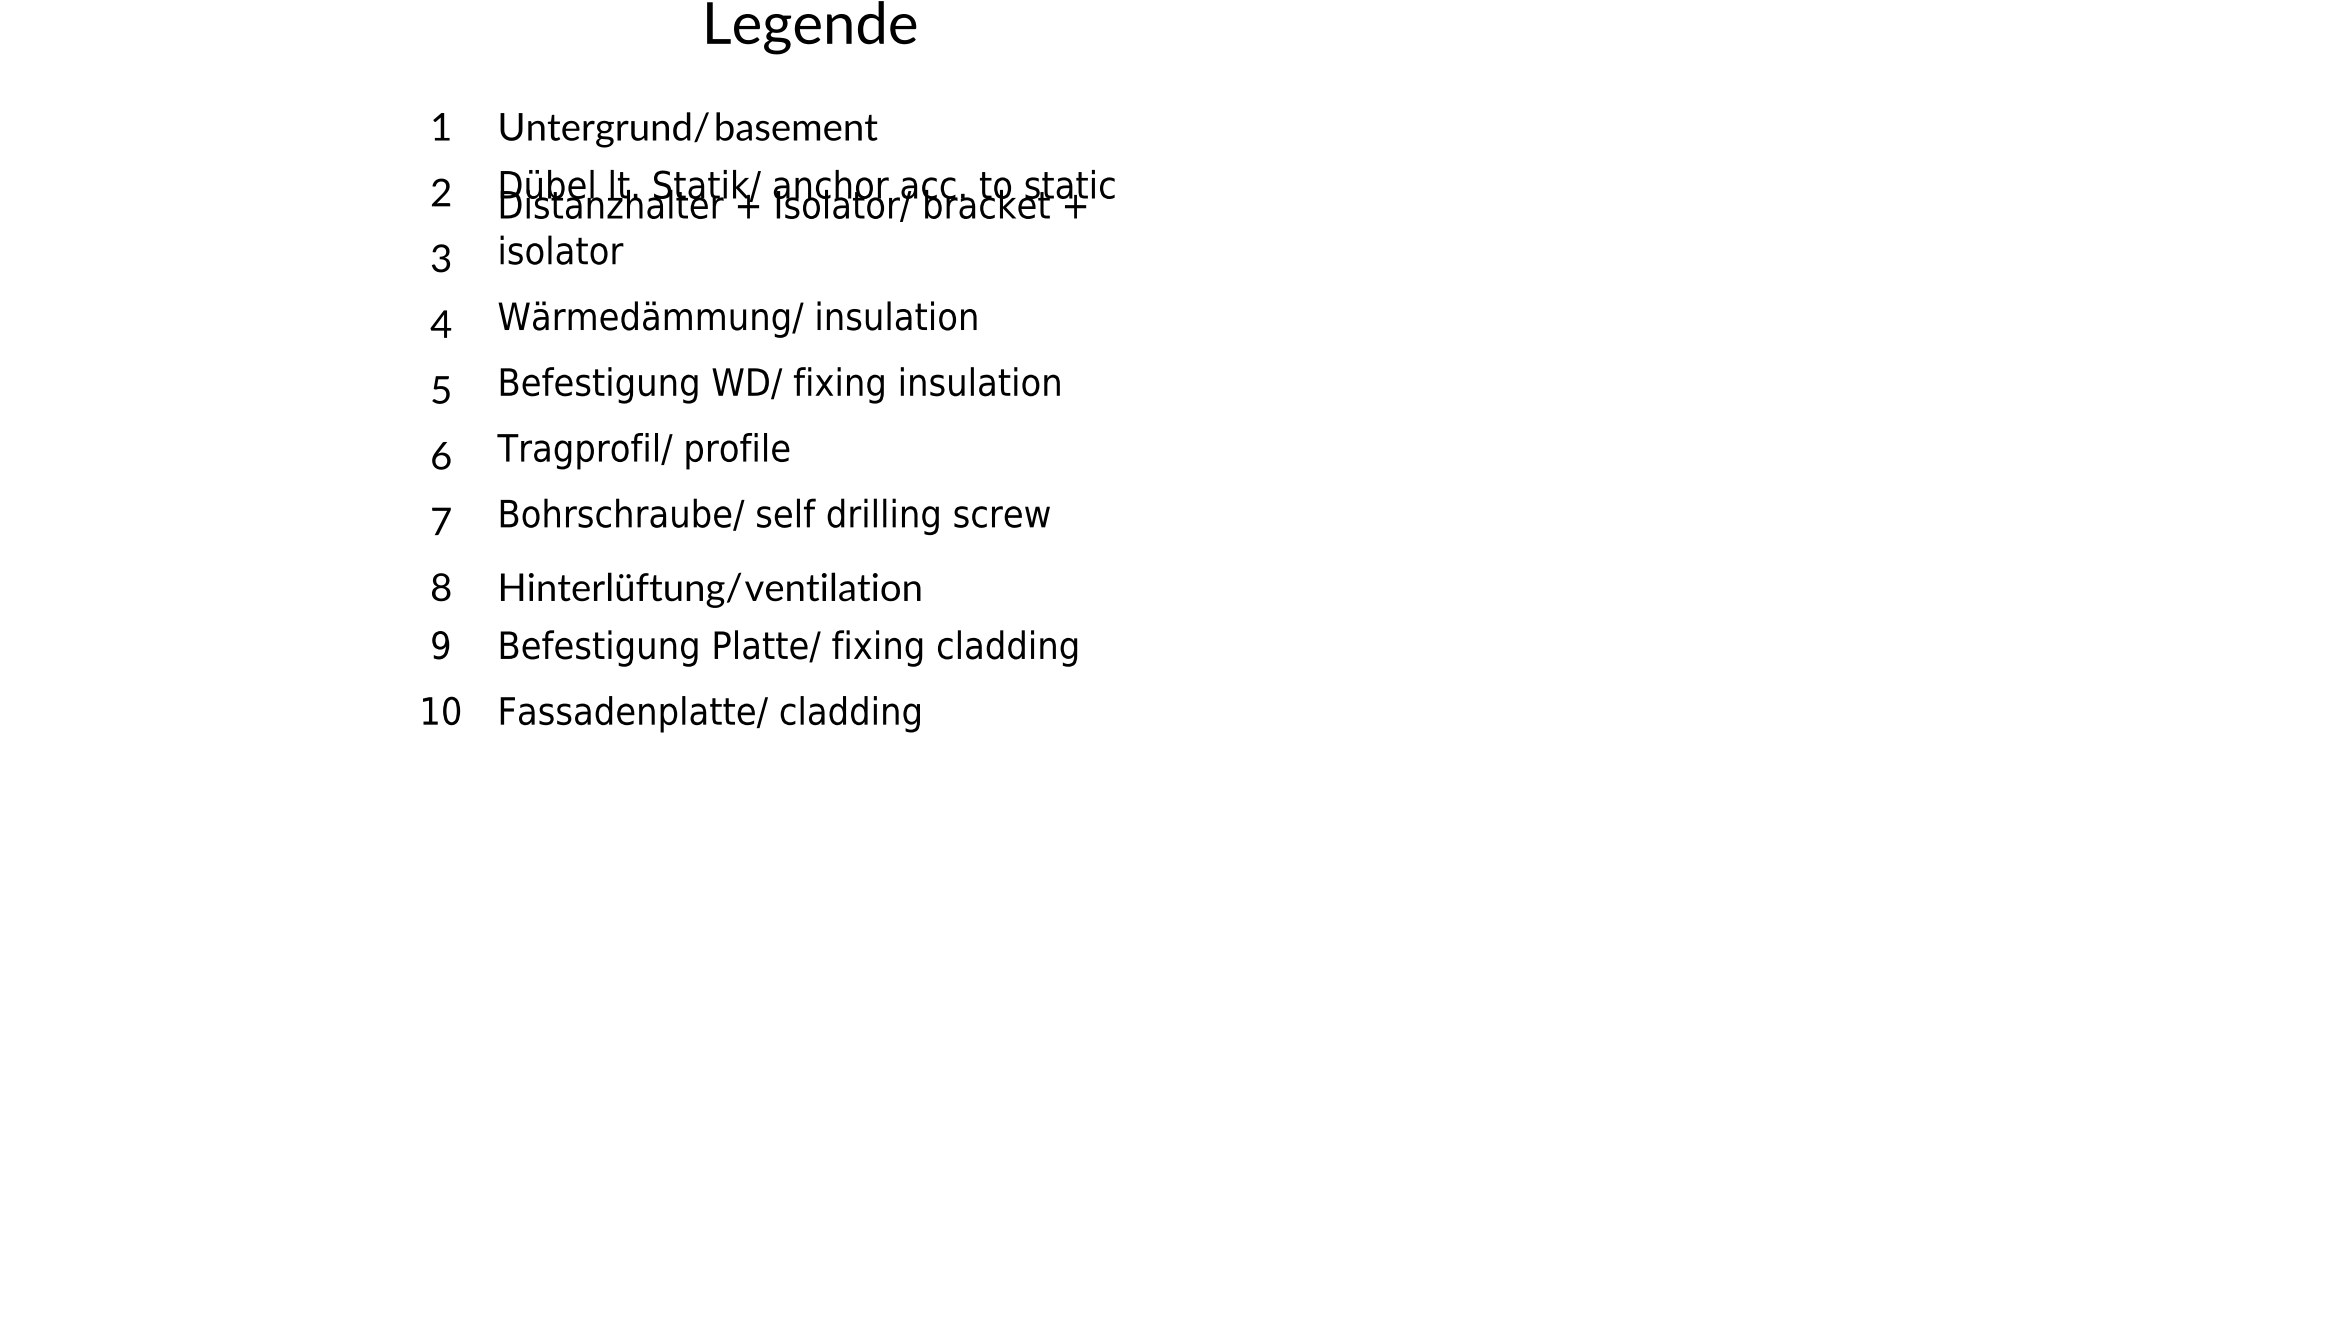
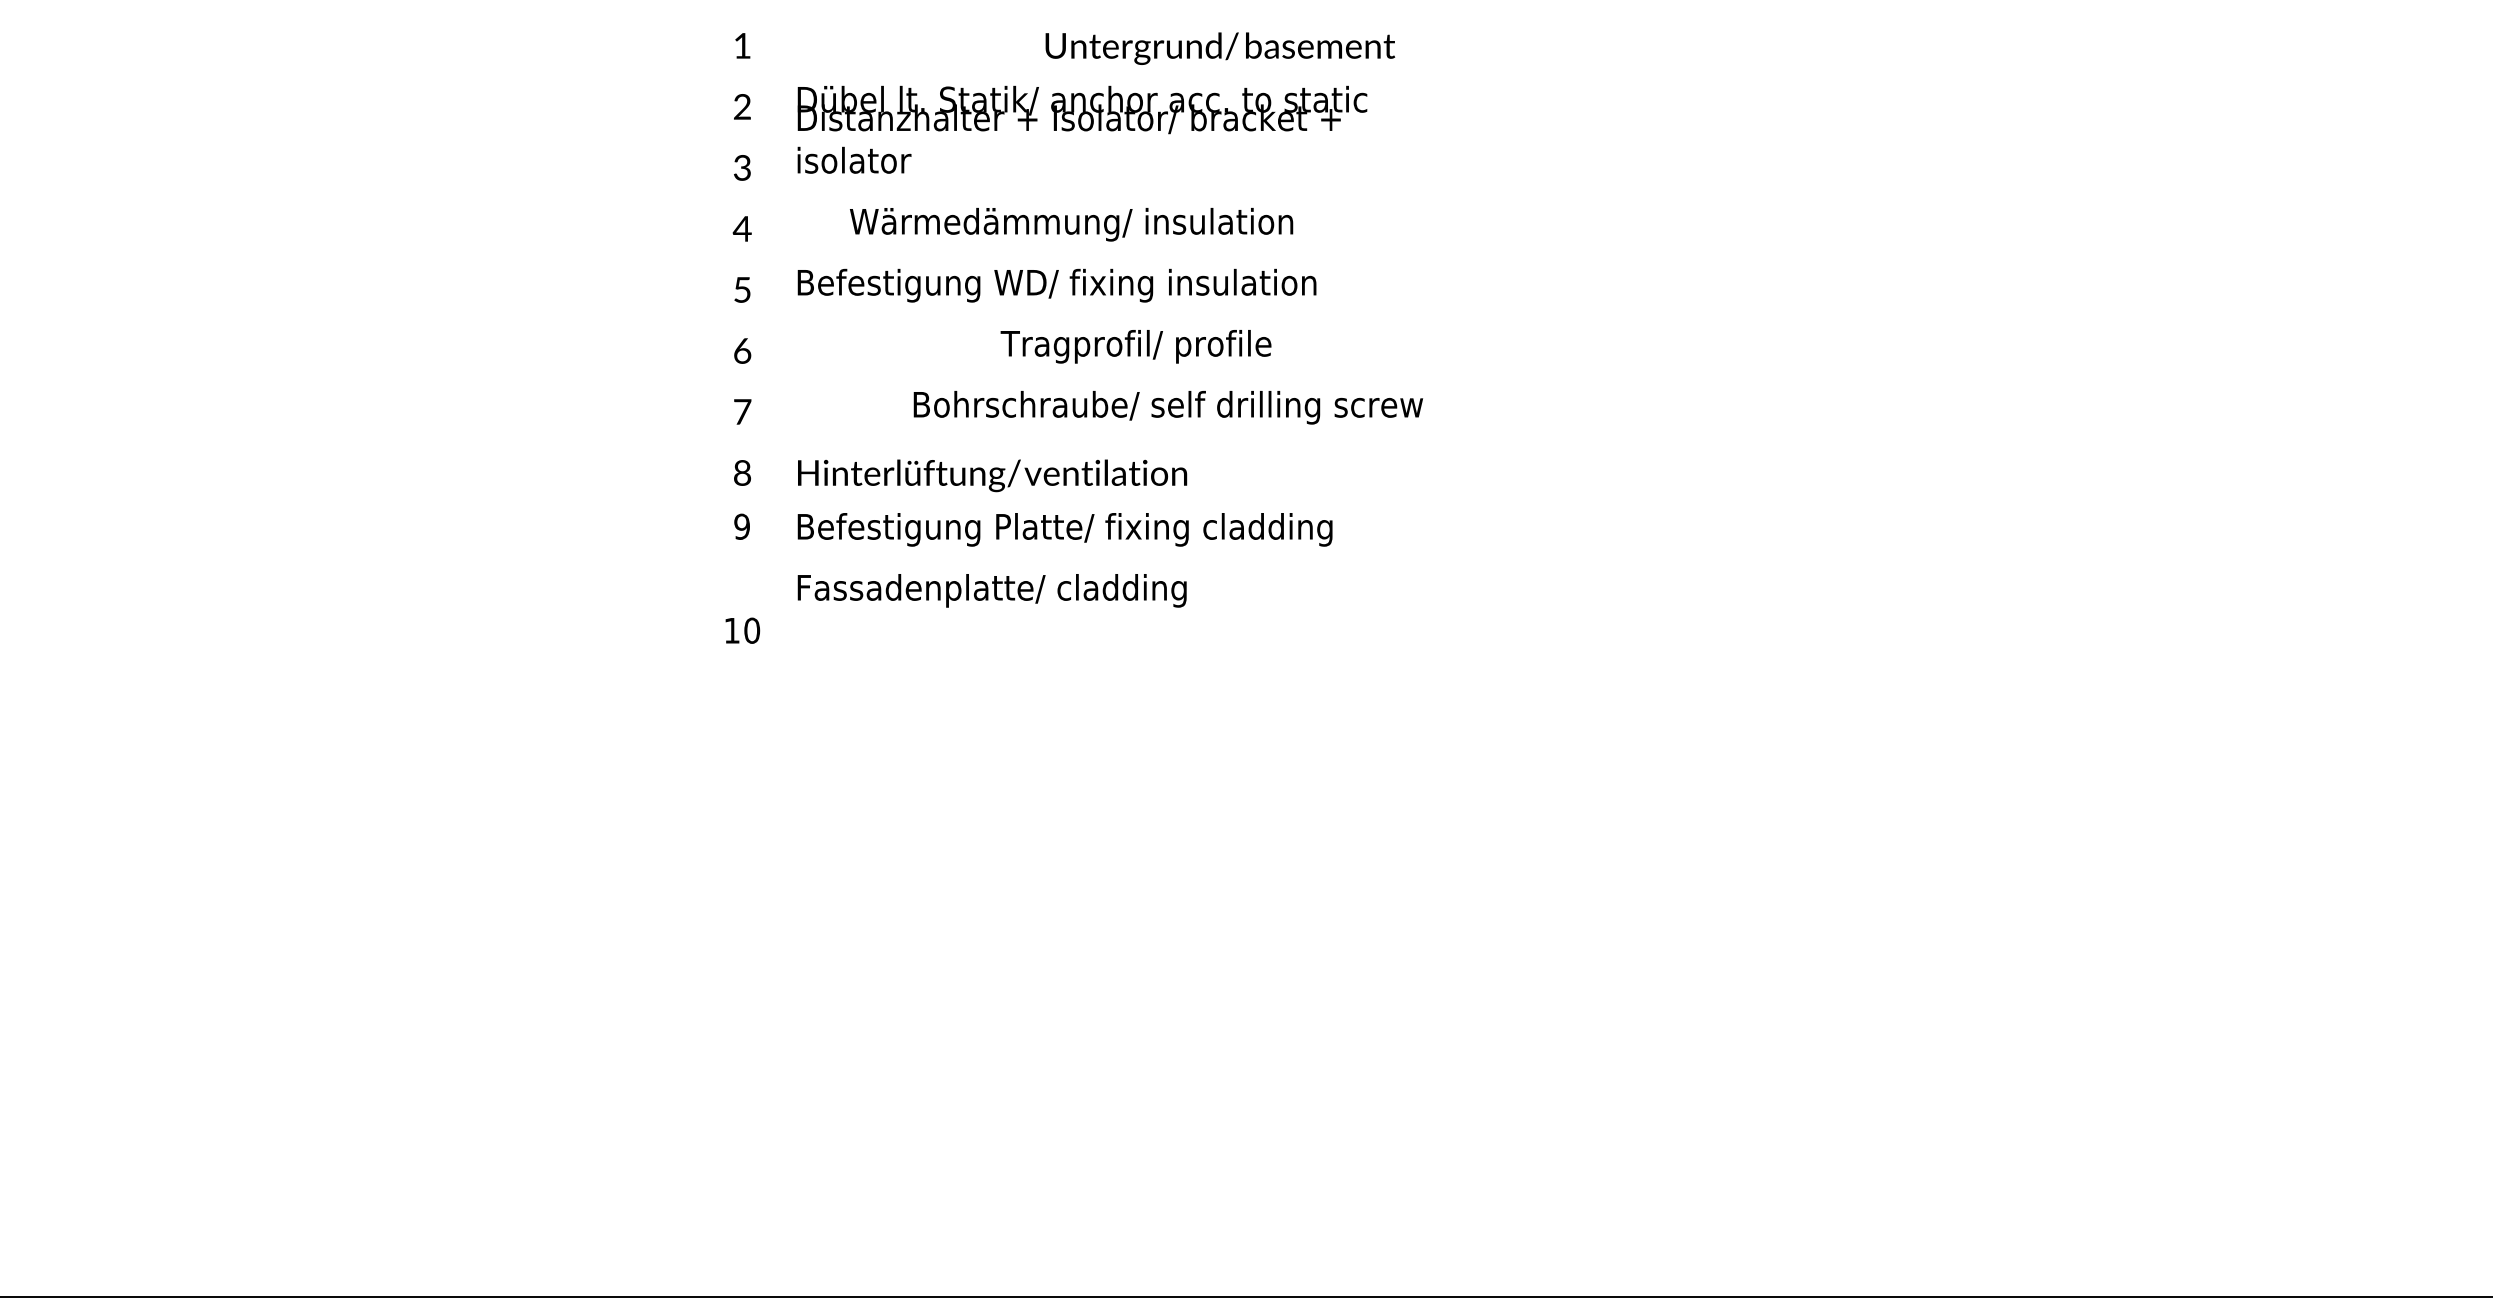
text: (689, 129) -> (1220, 48), moved
text: (737, 319) -> (1071, 224), moved
text: (642, 450) -> (1135, 346), moved
text: (775, 516) -> (1168, 407), moved
text: (441, 710) -> (742, 630), moved

